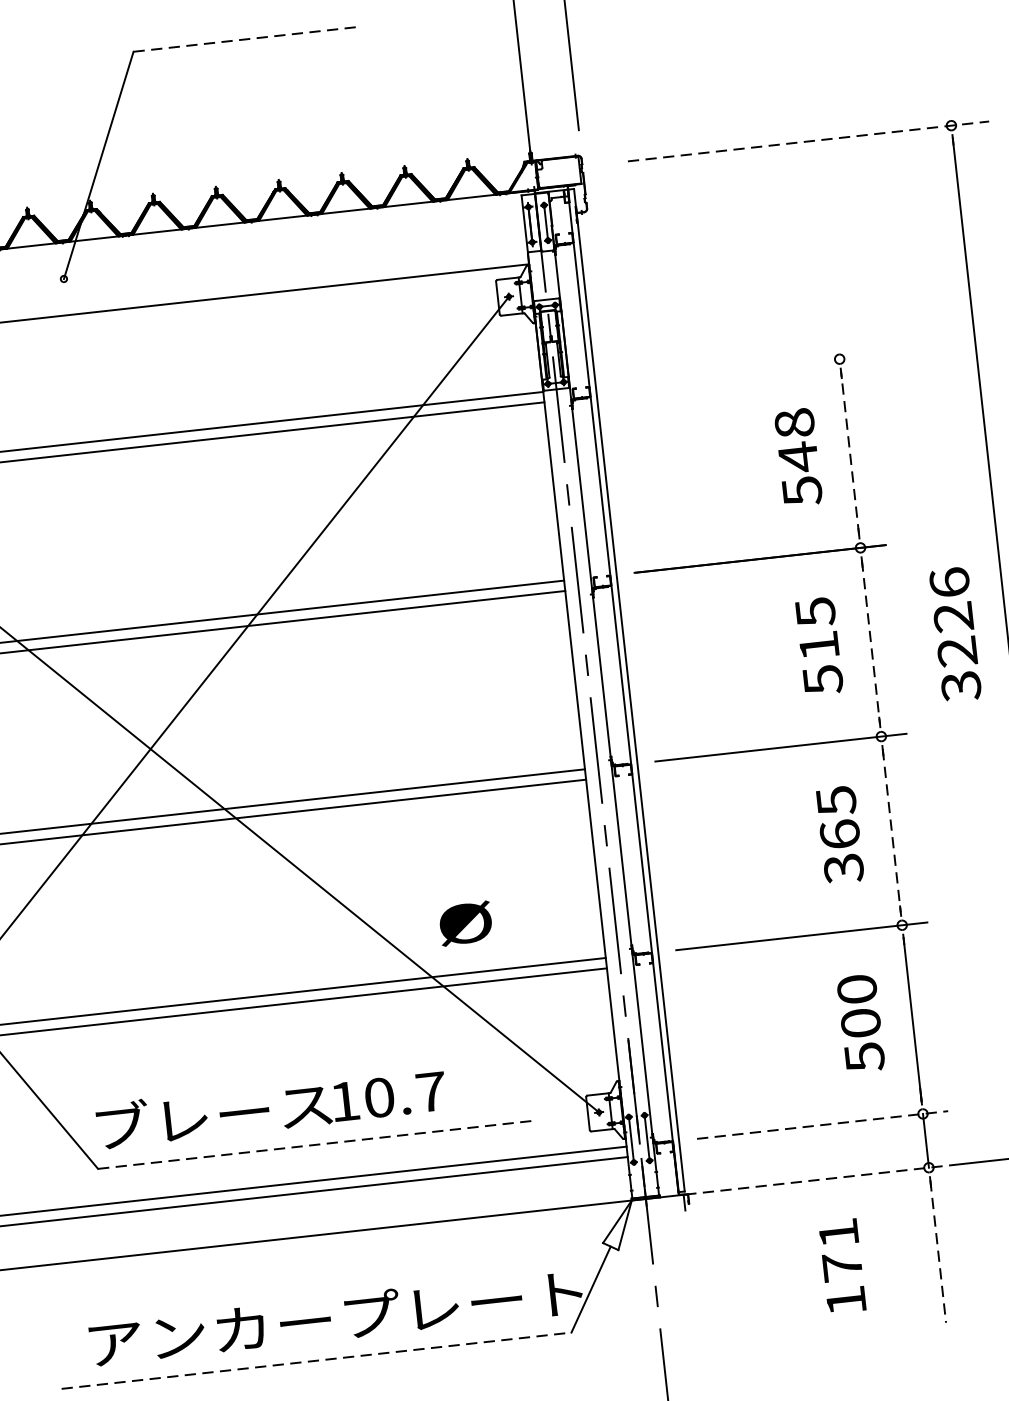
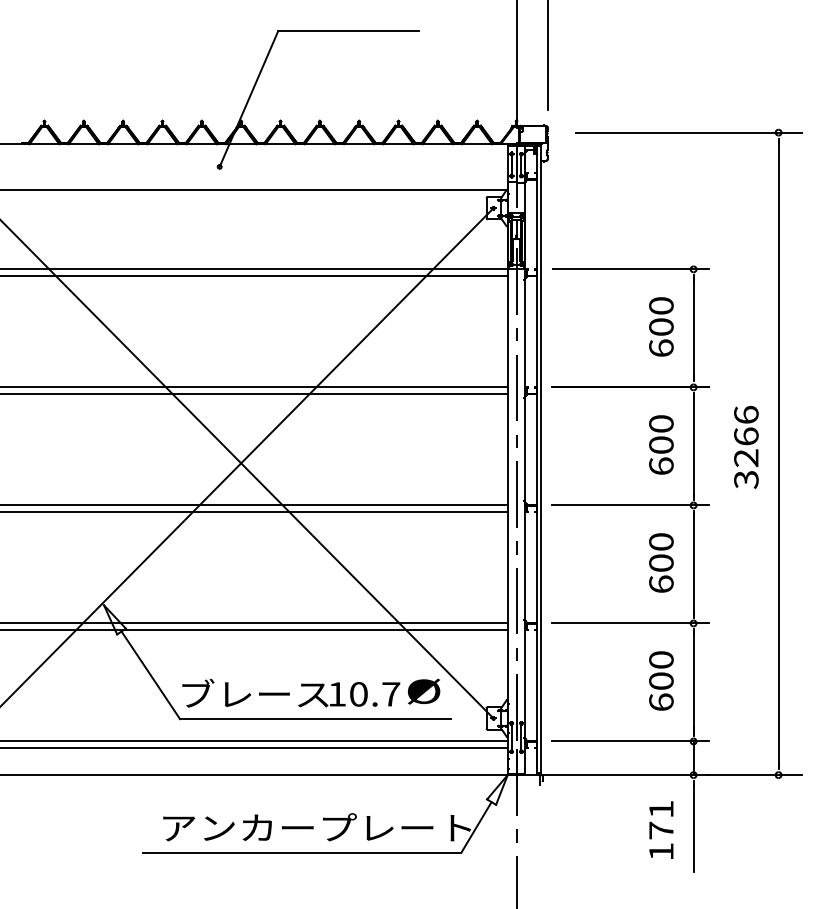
line: (247, 39) -> (349, 31), dashed -> solid
line: (808, 141) -> (689, 132), dashed -> solid
line: (740, 370) -> (631, 269), added
line: (849, 452) -> (693, 327), dashed -> solid
text: (798, 457) -> (661, 327), 548 -> 600
text: (953, 617) -> (746, 436), 3226 -> 3266
line: (870, 642) -> (693, 446), dashed -> solid
text: (819, 646) -> (661, 445), 515 -> 600
line: (891, 831) -> (693, 564), dashed -> solid
text: (840, 835) -> (661, 563), 365 -> 600
text: (466, 923) -> (424, 691), moved
text: (864, 1057) -> (661, 702), 500 -> 600
line: (822, 1125) -> (630, 741), dashed -> solid
line: (314, 1145) -> (315, 719), dashed -> solid
line: (820, 1180) -> (625, 775), dashed -> solid
line: (938, 1251) -> (693, 827), dashed -> solid
text: (842, 1265) -> (661, 829), moved
line: (317, 1360) -> (302, 852), dashed -> solid

